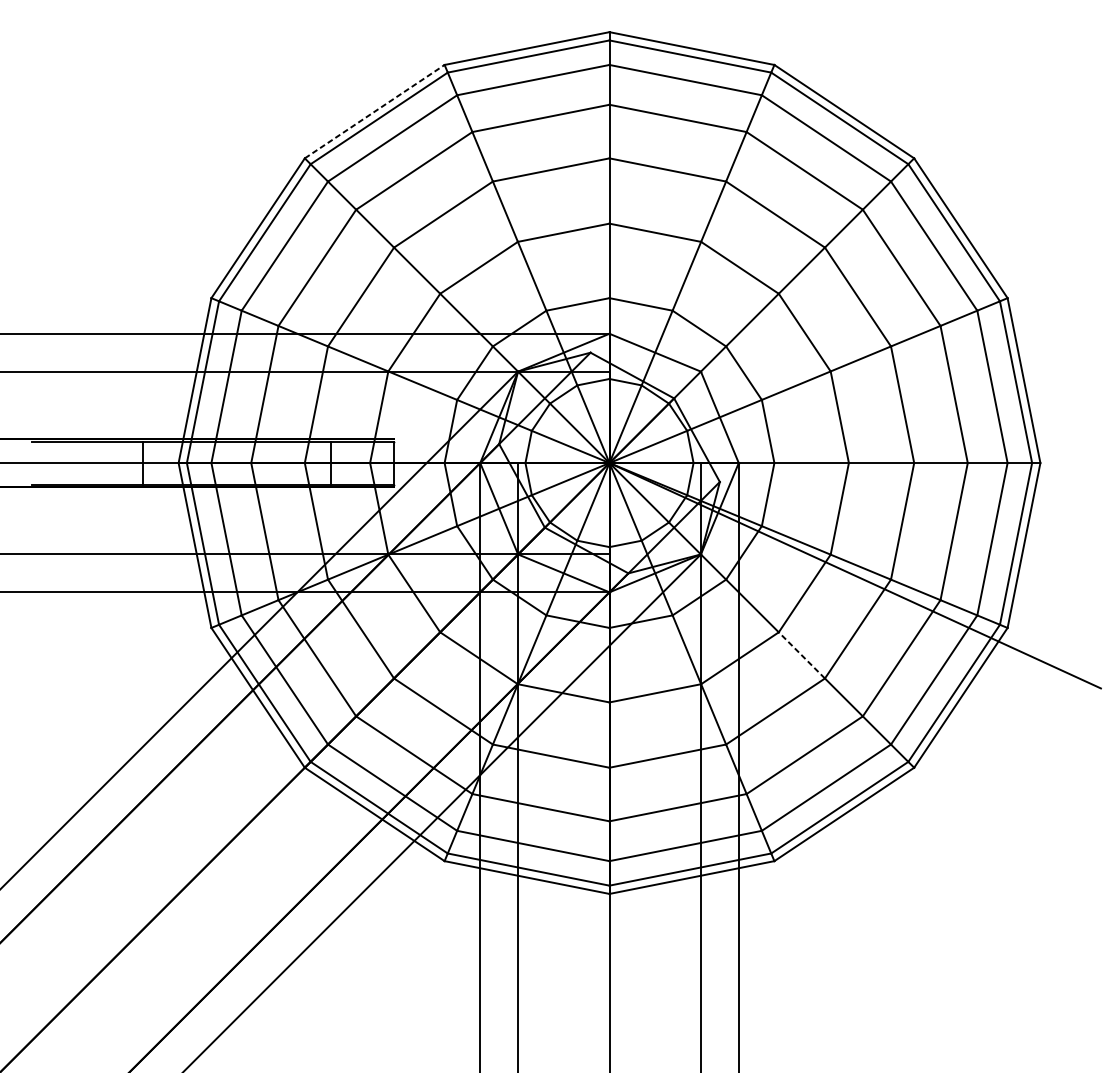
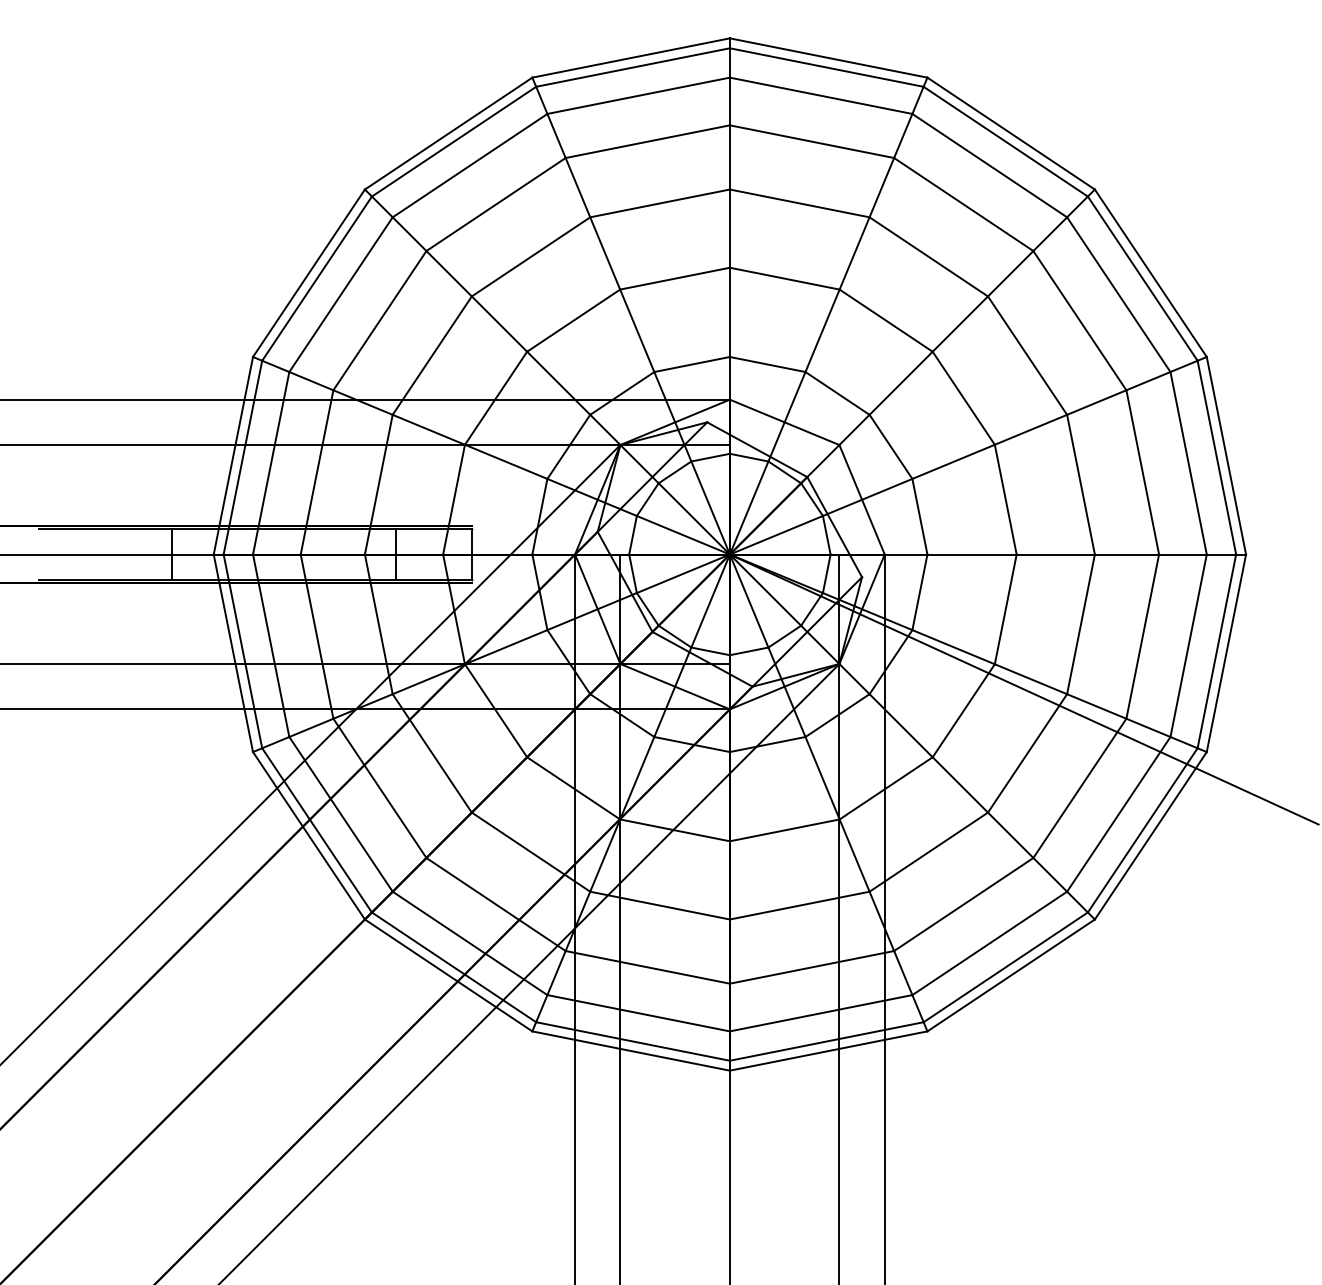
line: (374, 111) -> (448, 133), dashed -> solid
line: (801, 655) -> (959, 784), dashed -> solid

